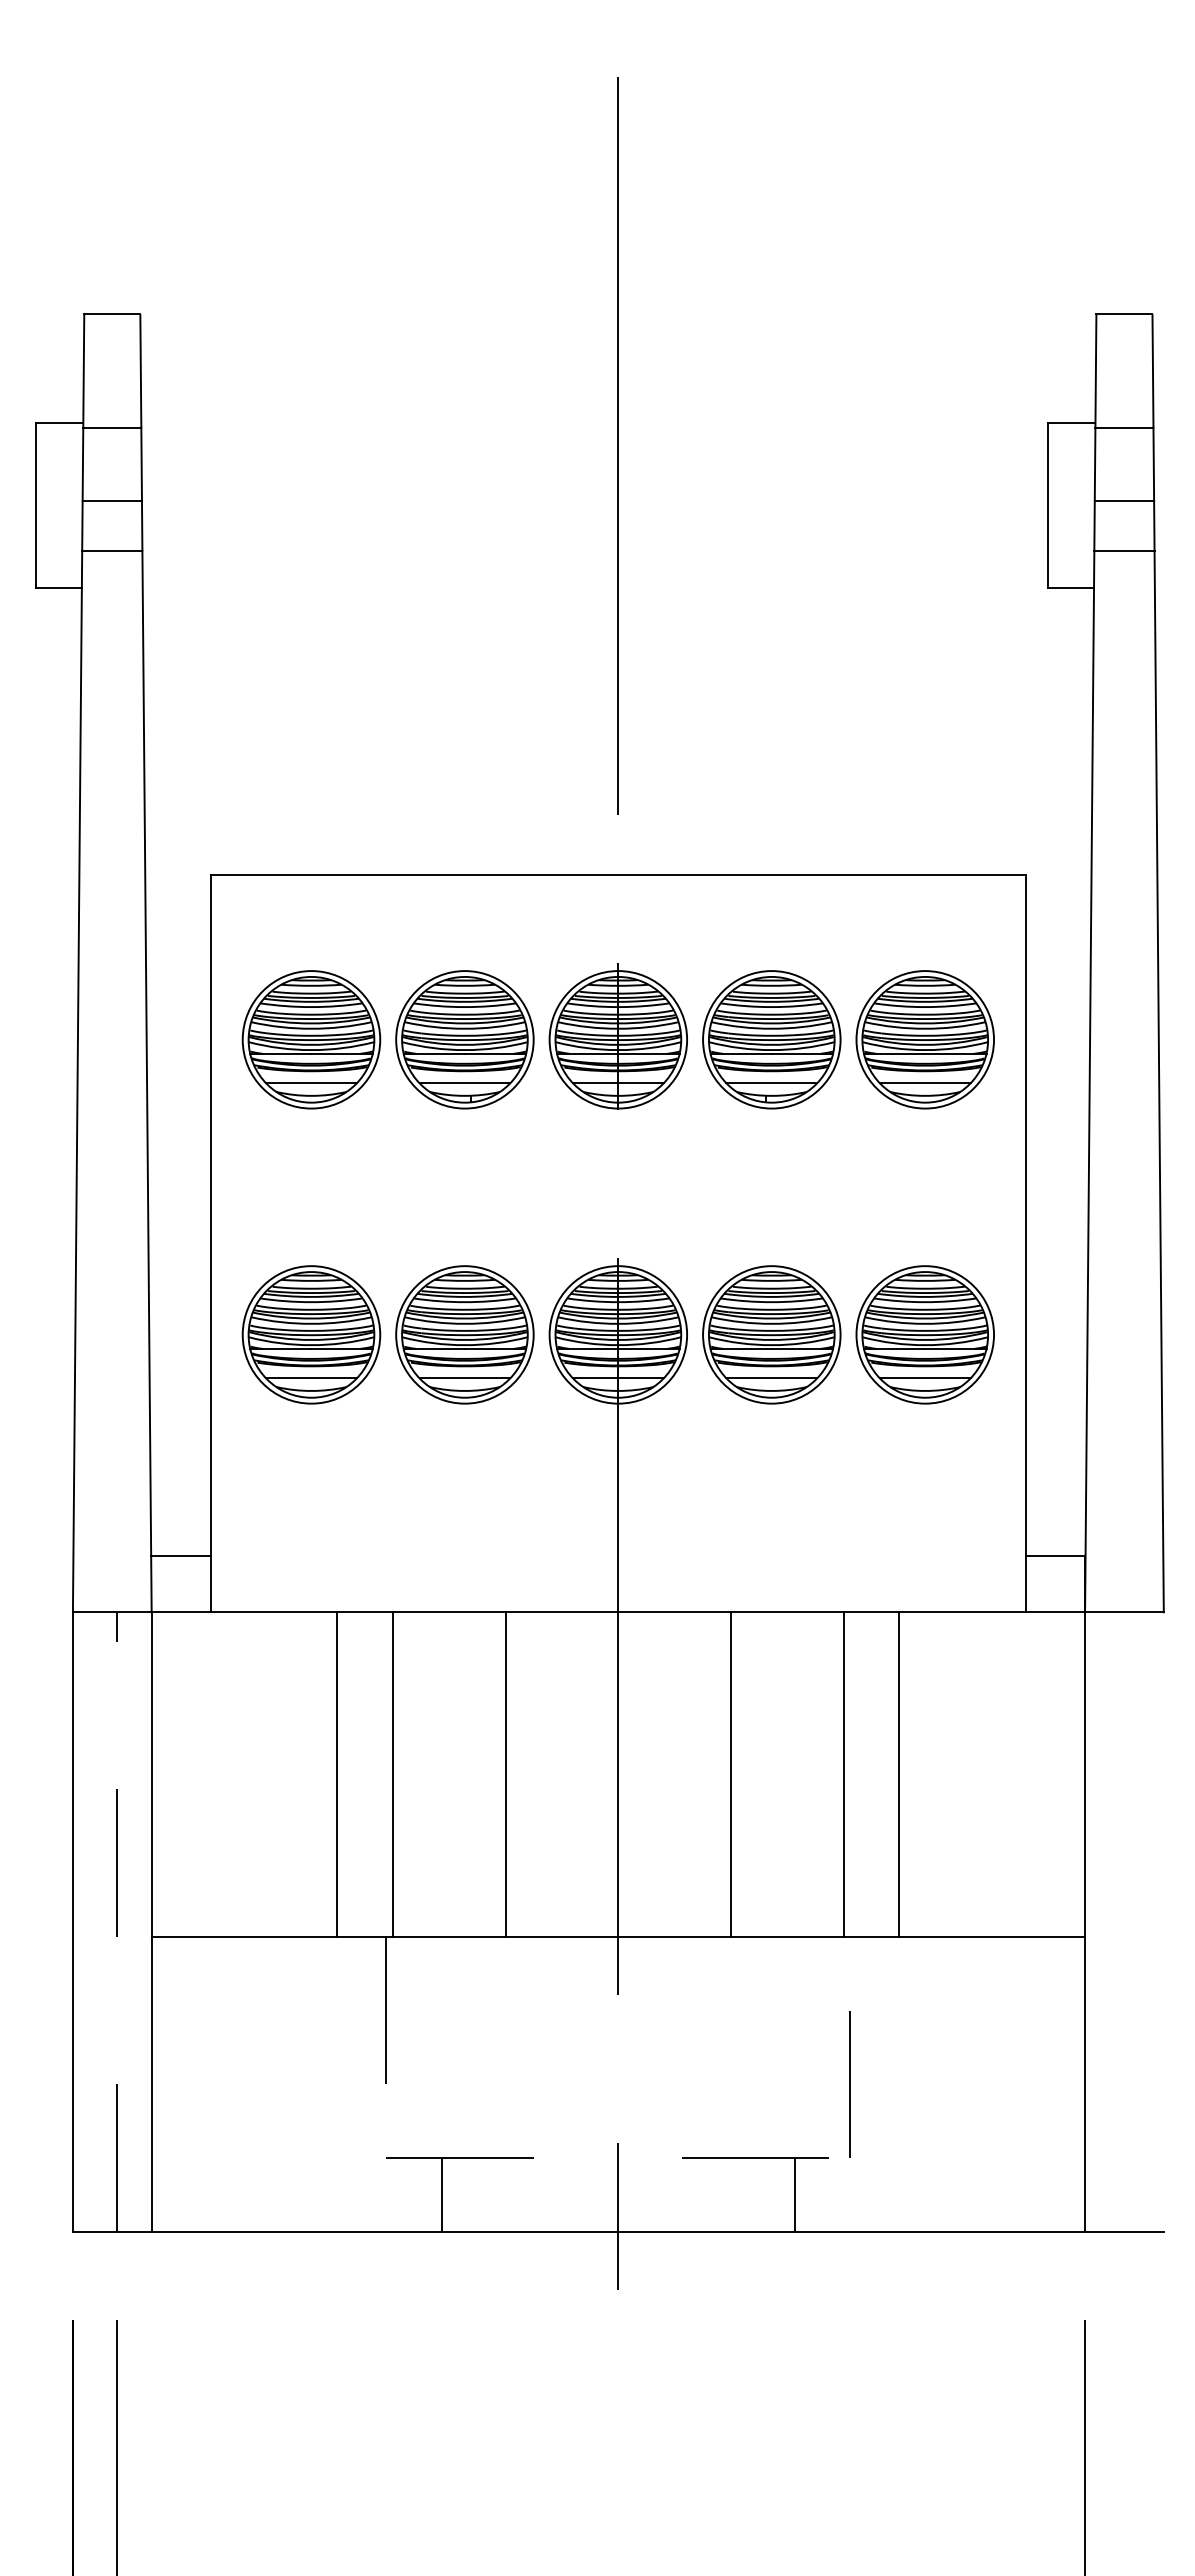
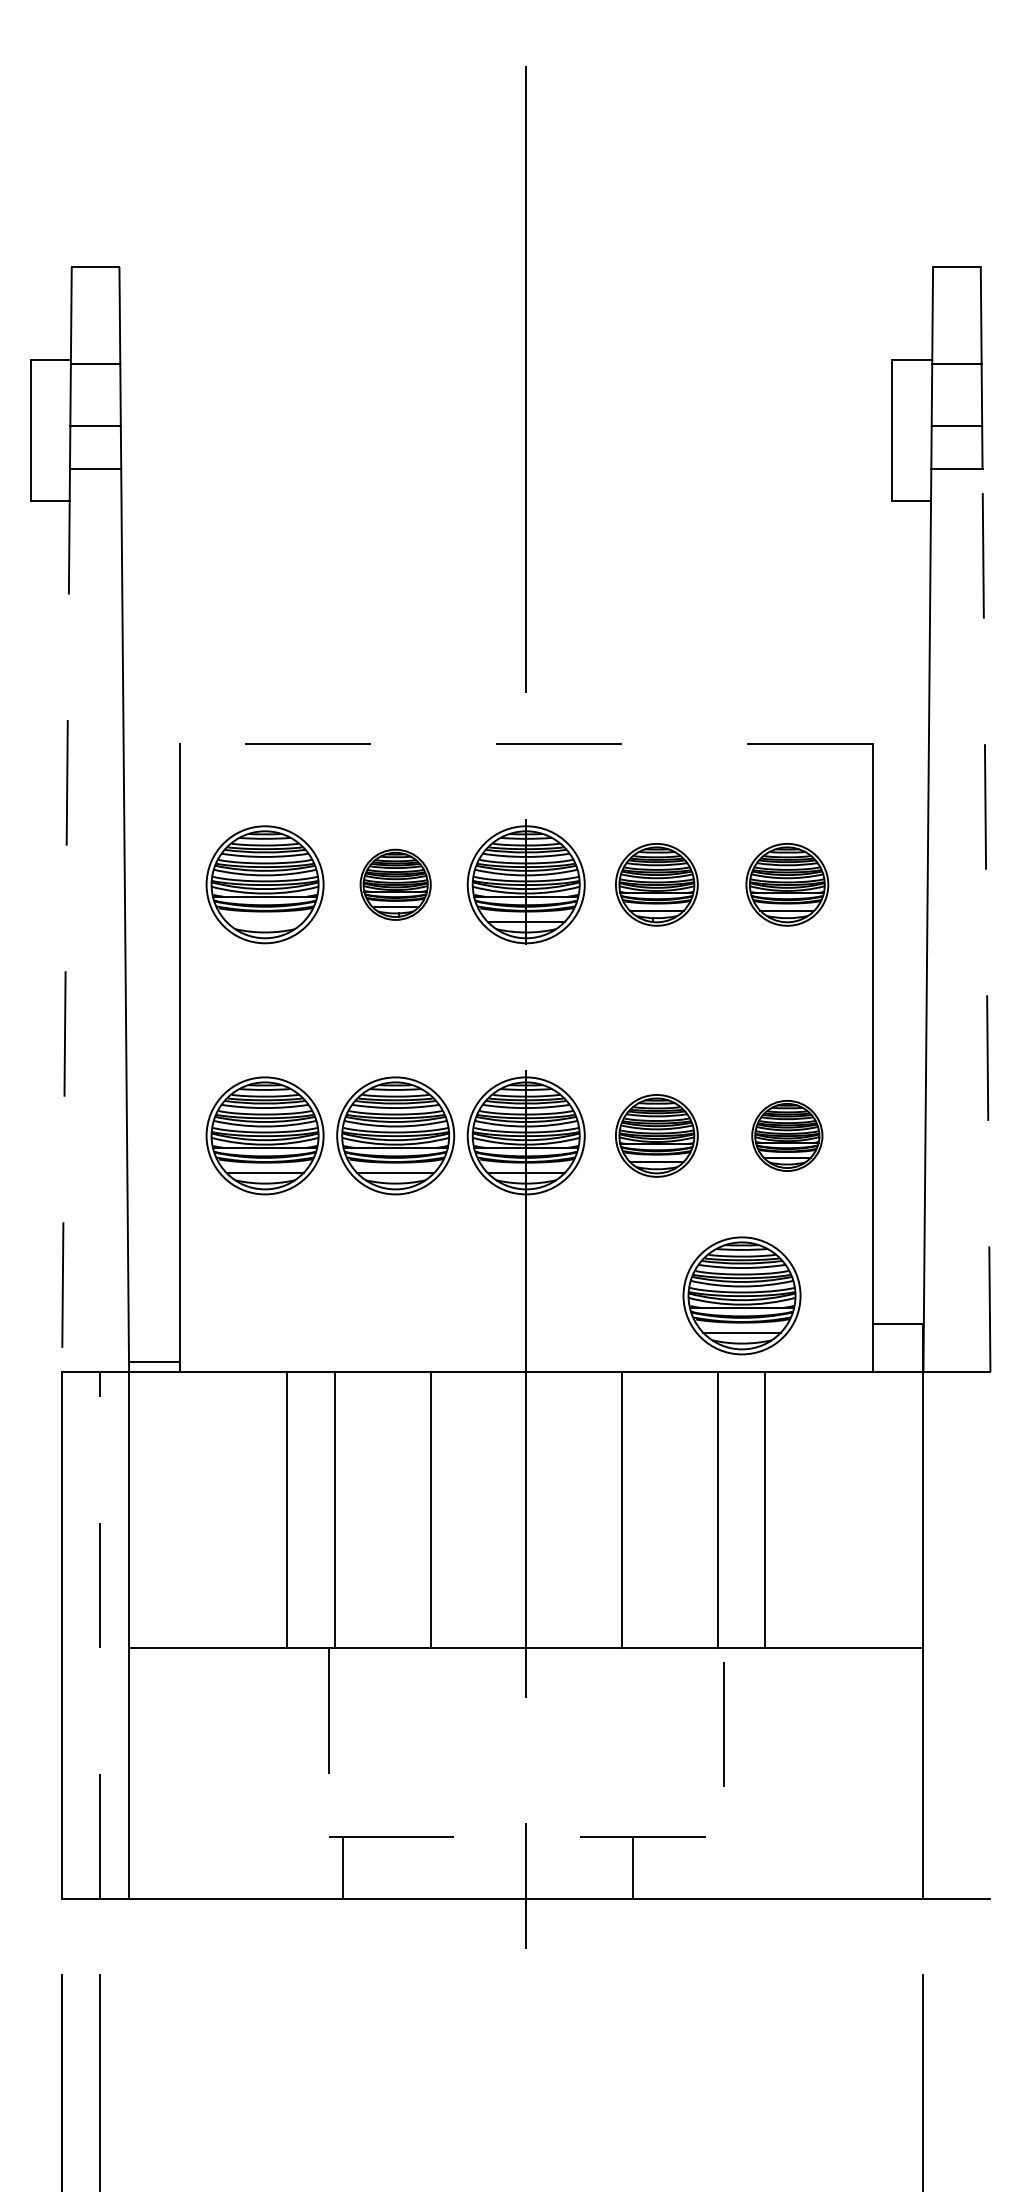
line: (617, 874) -> (525, 744), solid -> dashed
part: (464, 1039) -> (395, 884), size x0.6
part: (771, 1039) -> (656, 884), size x0.7
part: (924, 1039) -> (786, 884), size x0.7
line: (77, 1081) -> (65, 920), solid -> dashed
line: (1159, 1081) -> (986, 920), solid -> dashed
line: (311, 1083) -> (265, 921), removed
part: (771, 1334) -> (656, 1135), size x0.7
part: (924, 1334) -> (786, 1135), size x0.6
part: (871, 1522) -> (741, 1295), added
line: (181, 1556) -> (154, 1361), moved
line: (849, 2084) -> (722, 1724), moved
line: (441, 2194) -> (342, 1867), moved
line: (794, 2194) -> (632, 1867), moved

